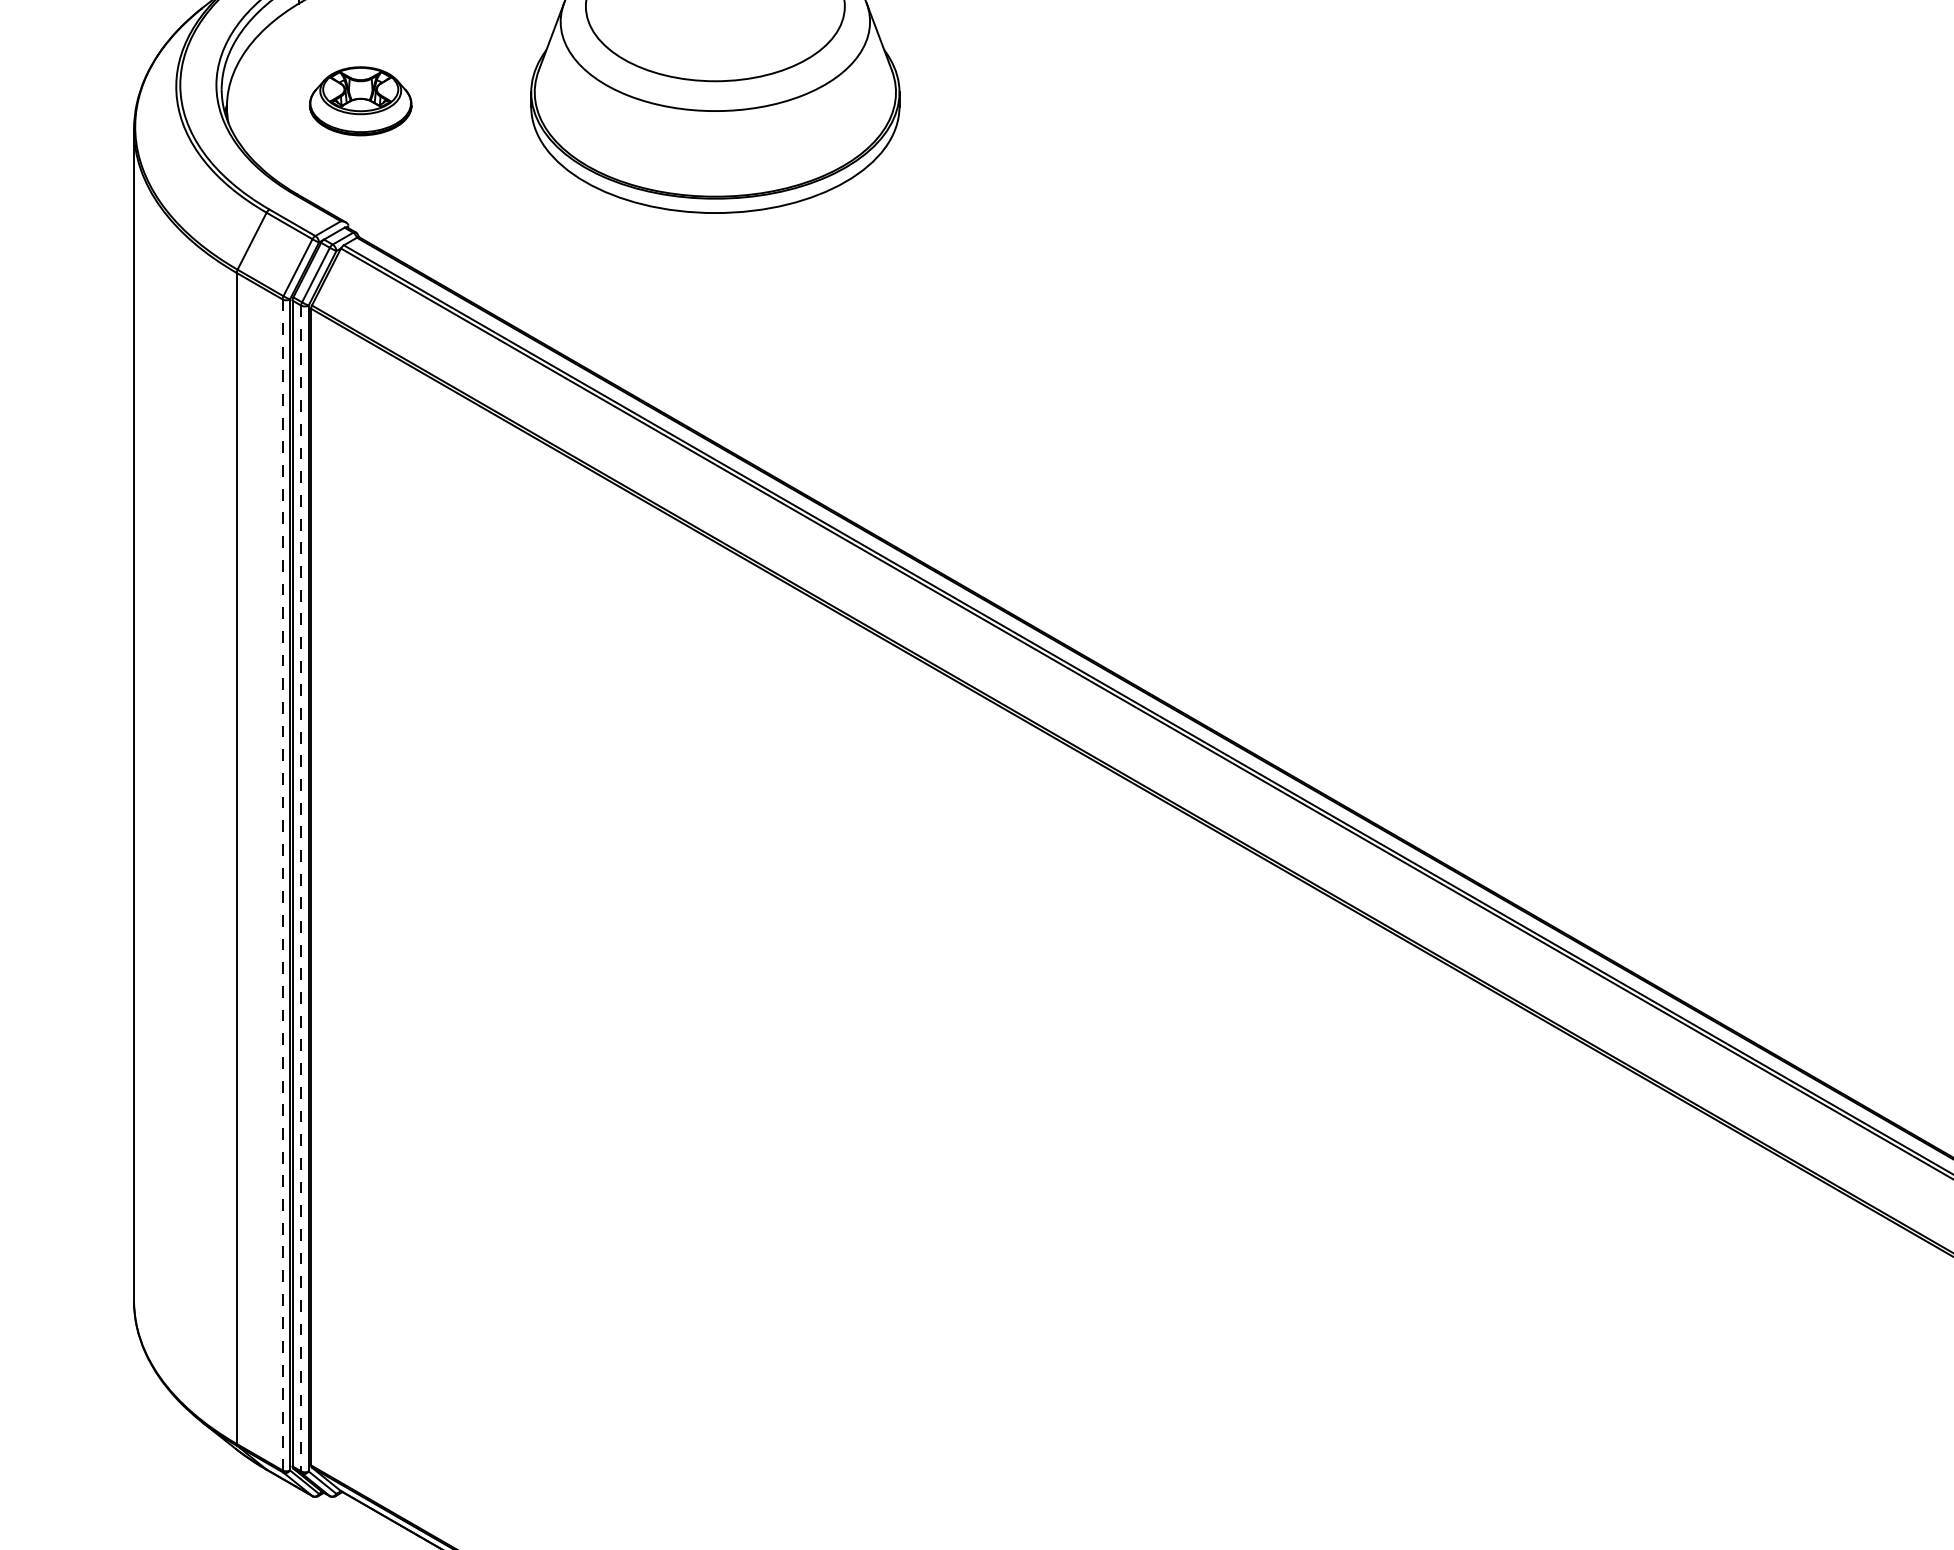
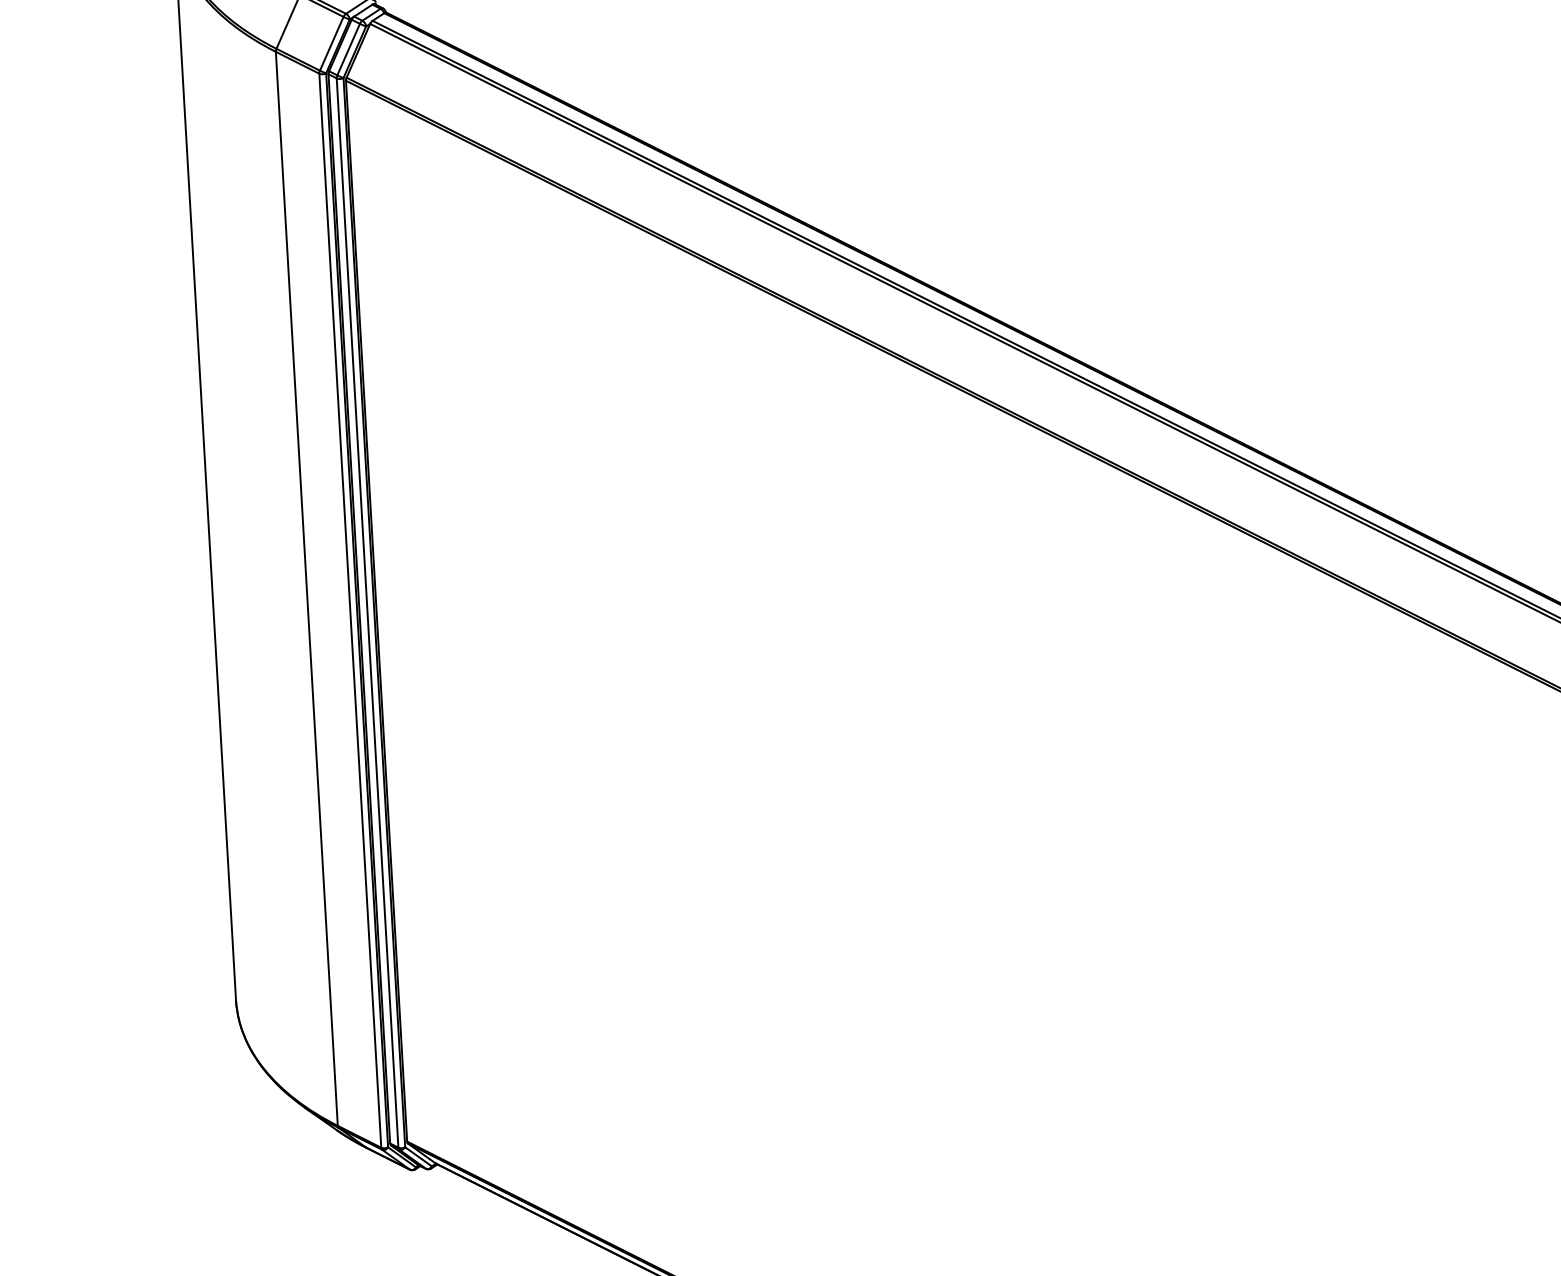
line: (282, 885) -> (350, 611), dashed -> solid
line: (301, 888) -> (367, 612), dashed -> solid

